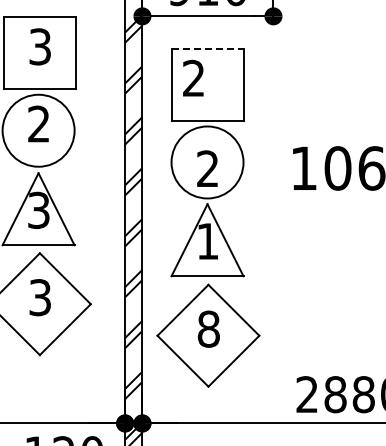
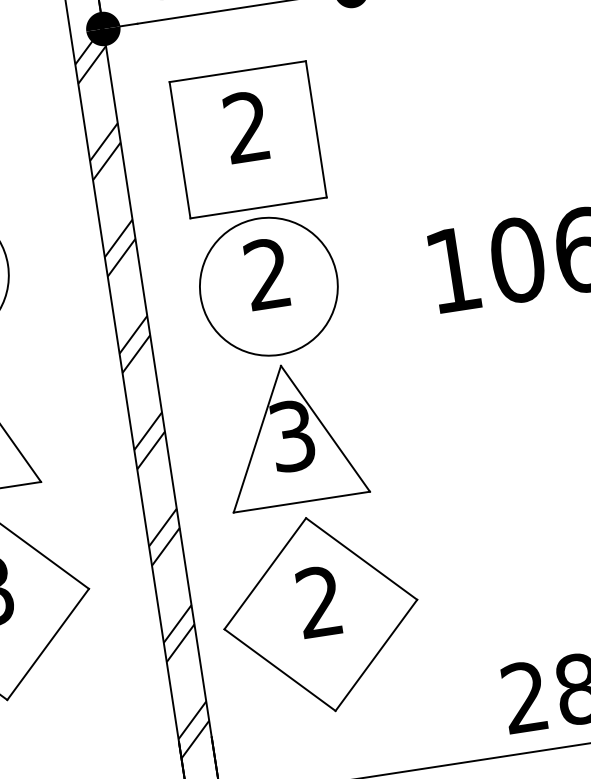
line: (208, 49) -> (237, 72), dashed -> solid
text: (193, 77) -> (246, 125), moved
text: (207, 168) -> (266, 273), moved
text: (207, 241) -> (291, 436), 1 -> 3
text: (208, 328) -> (318, 600), 8 -> 2

